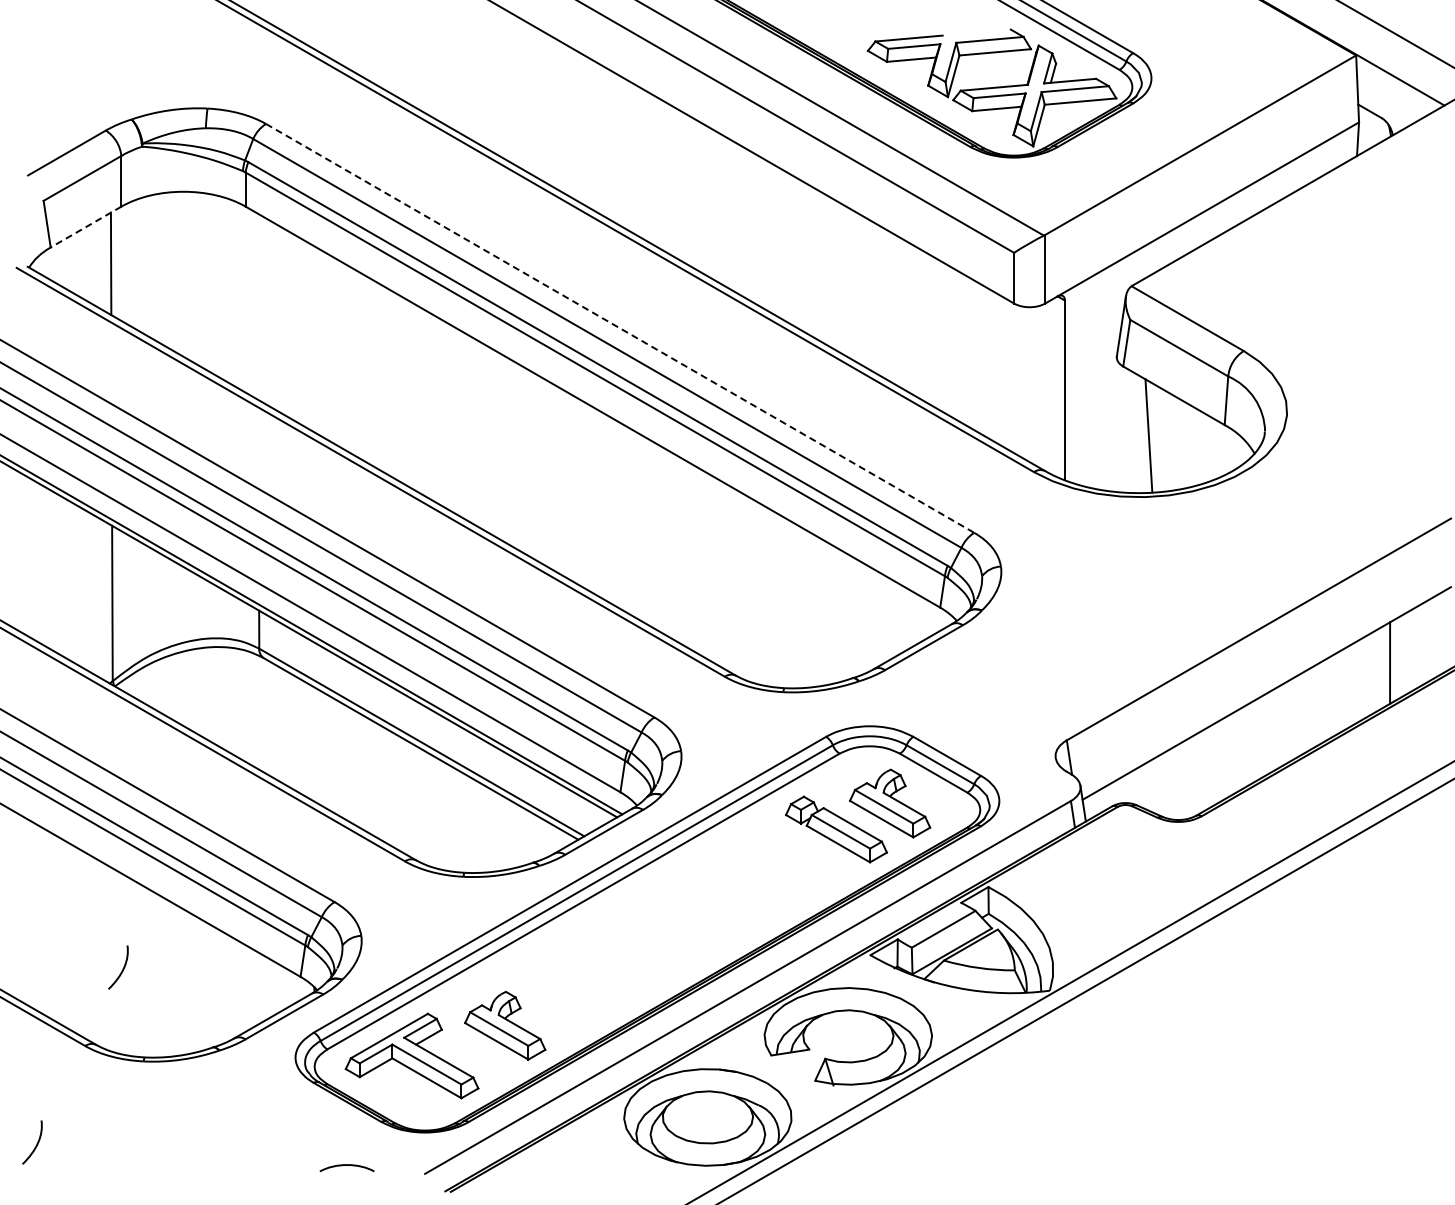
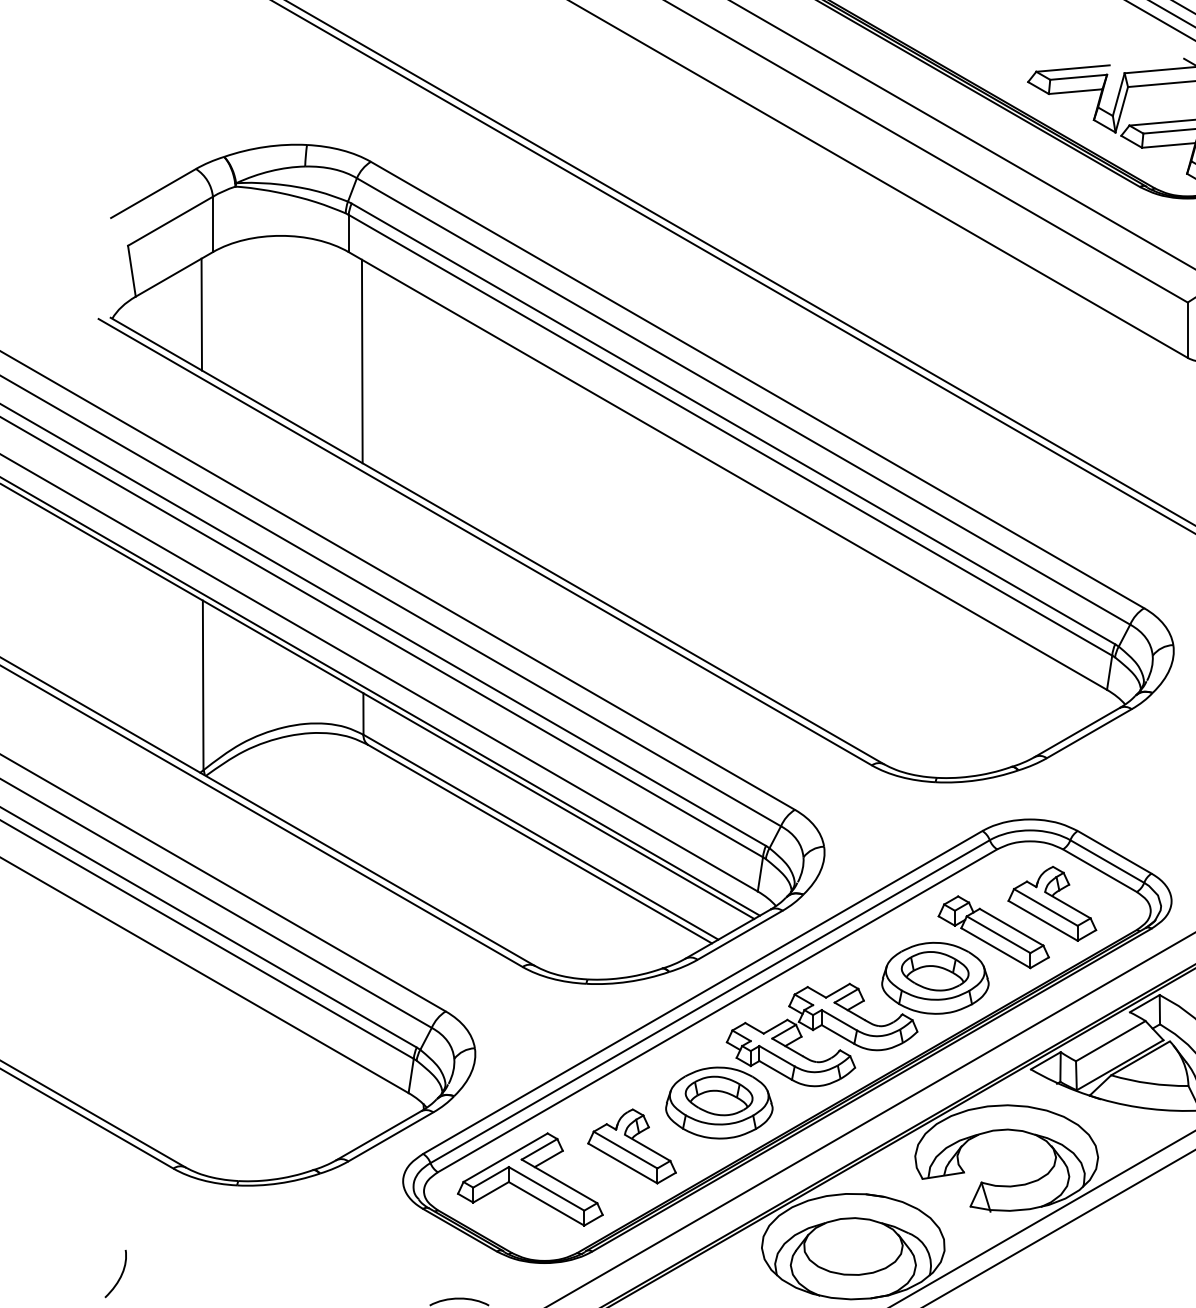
line: (86, 227) -> (174, 274), dashed -> solid
line: (257, 306) -> (361, 361), added
line: (620, 328) -> (757, 385), dashed -> solid
part: (688, 921) -> (832, 1032), added
curve: (122, 968) -> (214, 1083), removed

